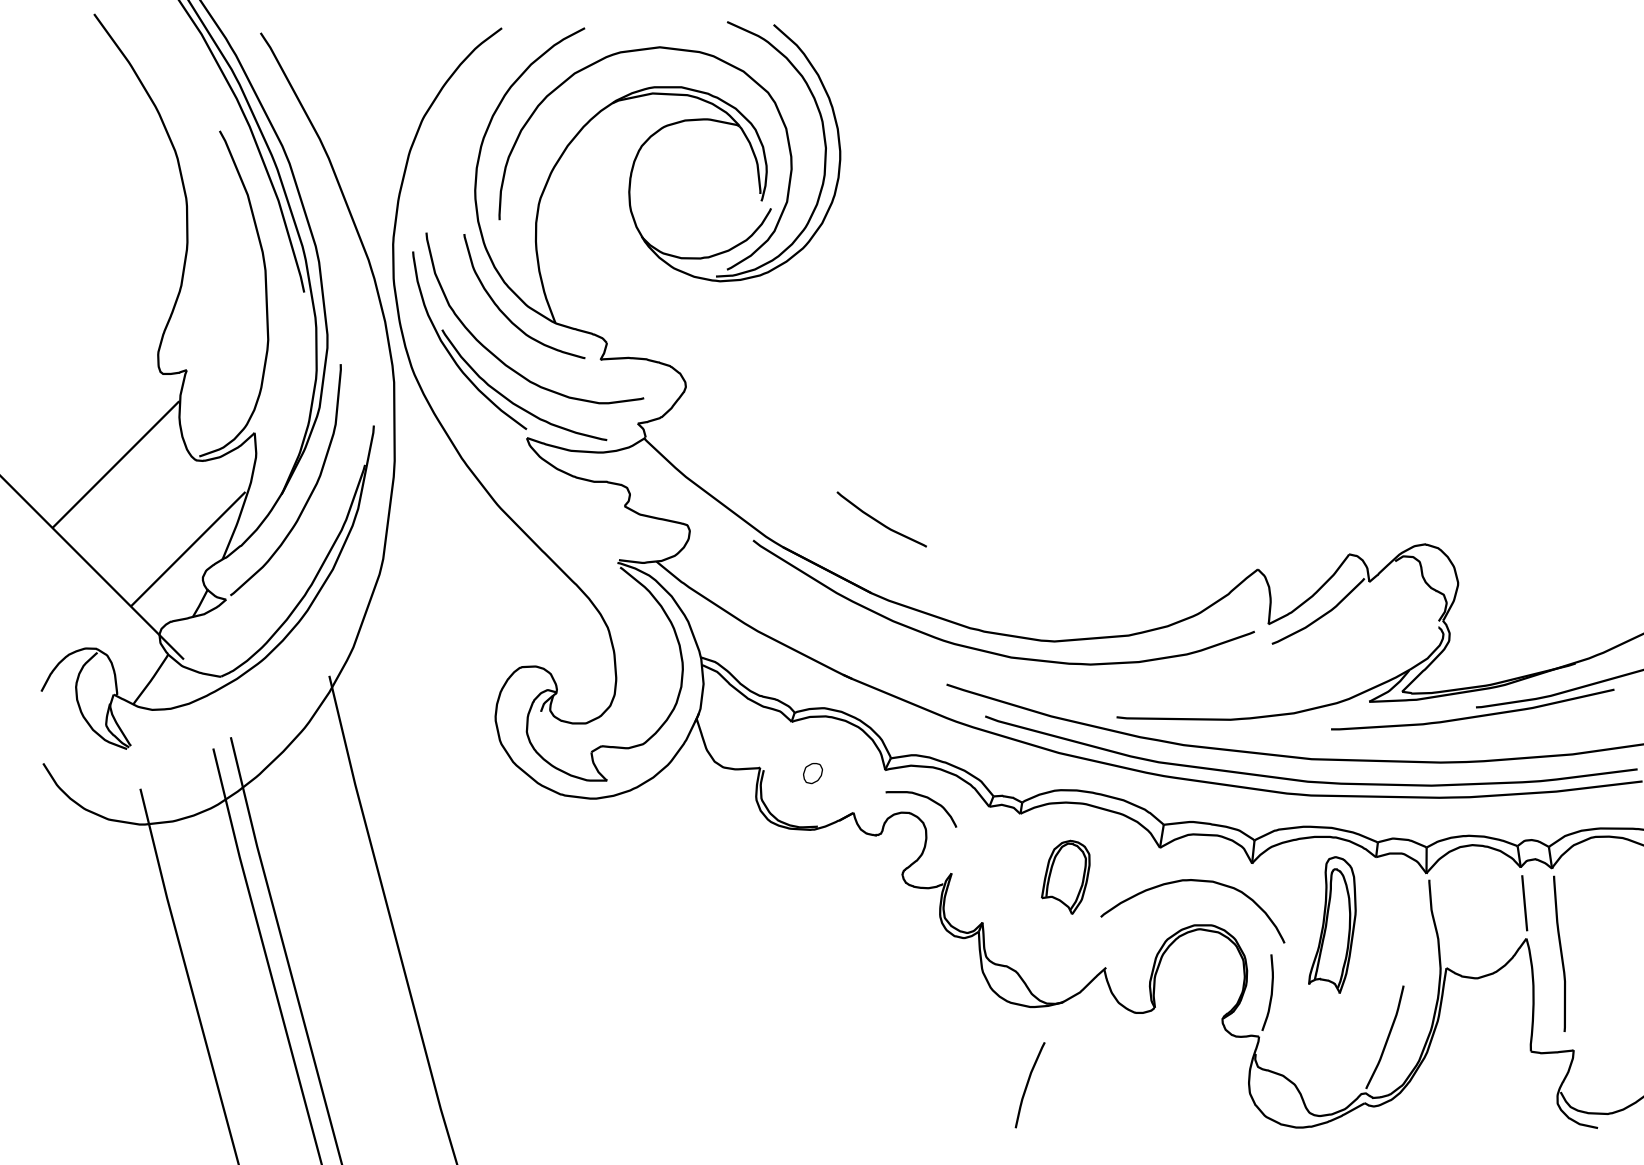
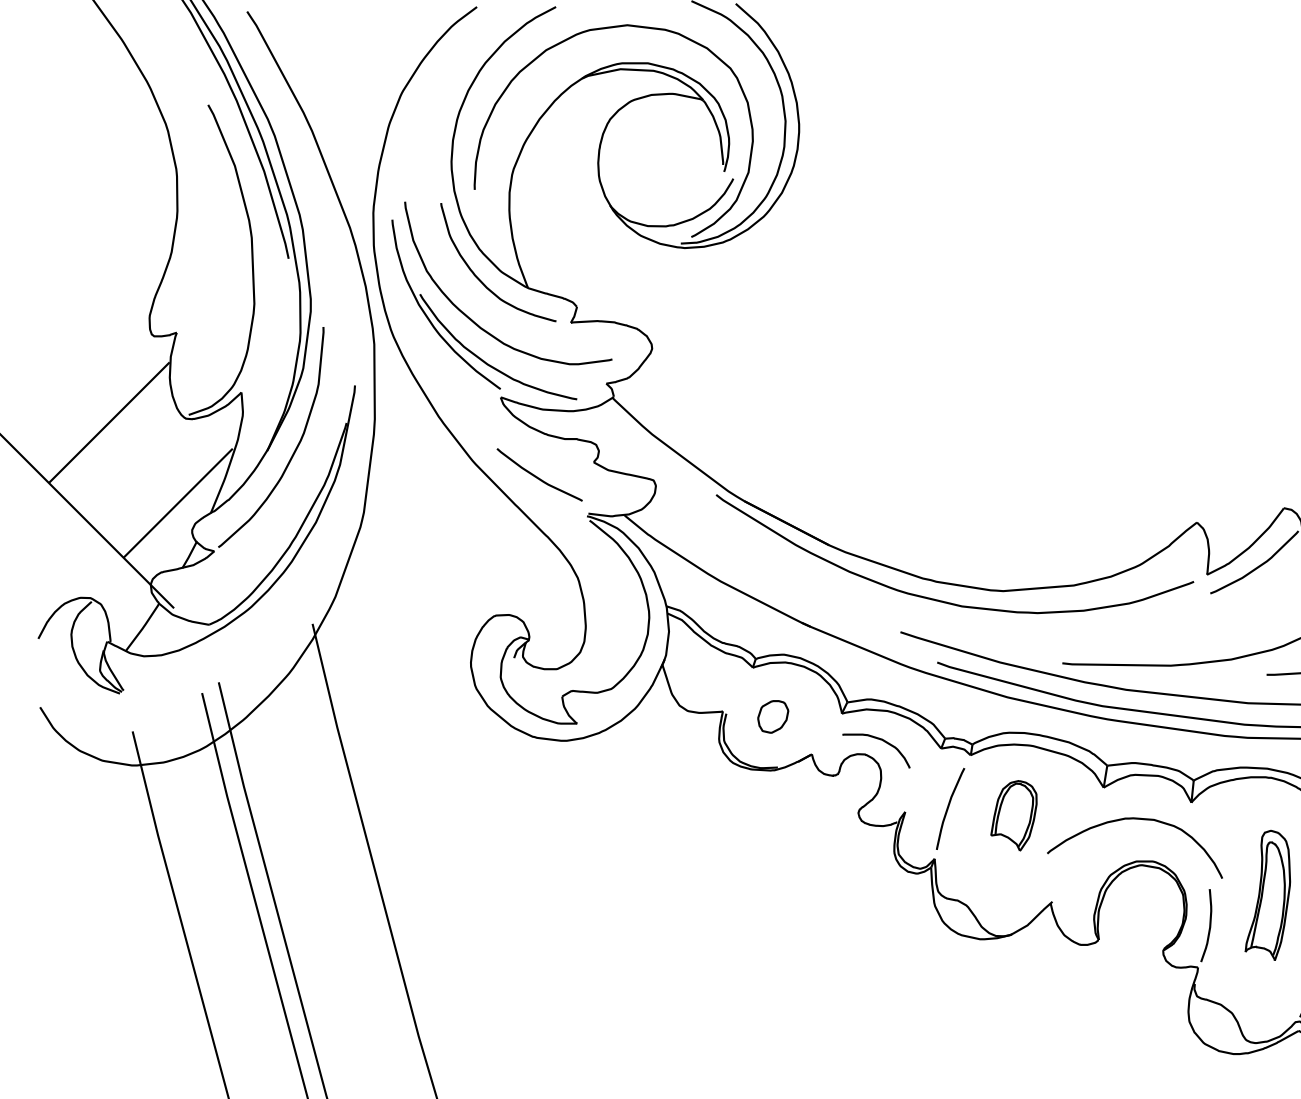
curve: (880, 521) -> (538, 476), moved
part: (812, 773) -> (772, 716), size x1.67
part: (1332, 924) -> (1267, 894), moved
curve: (1028, 1084) -> (948, 808), moved

